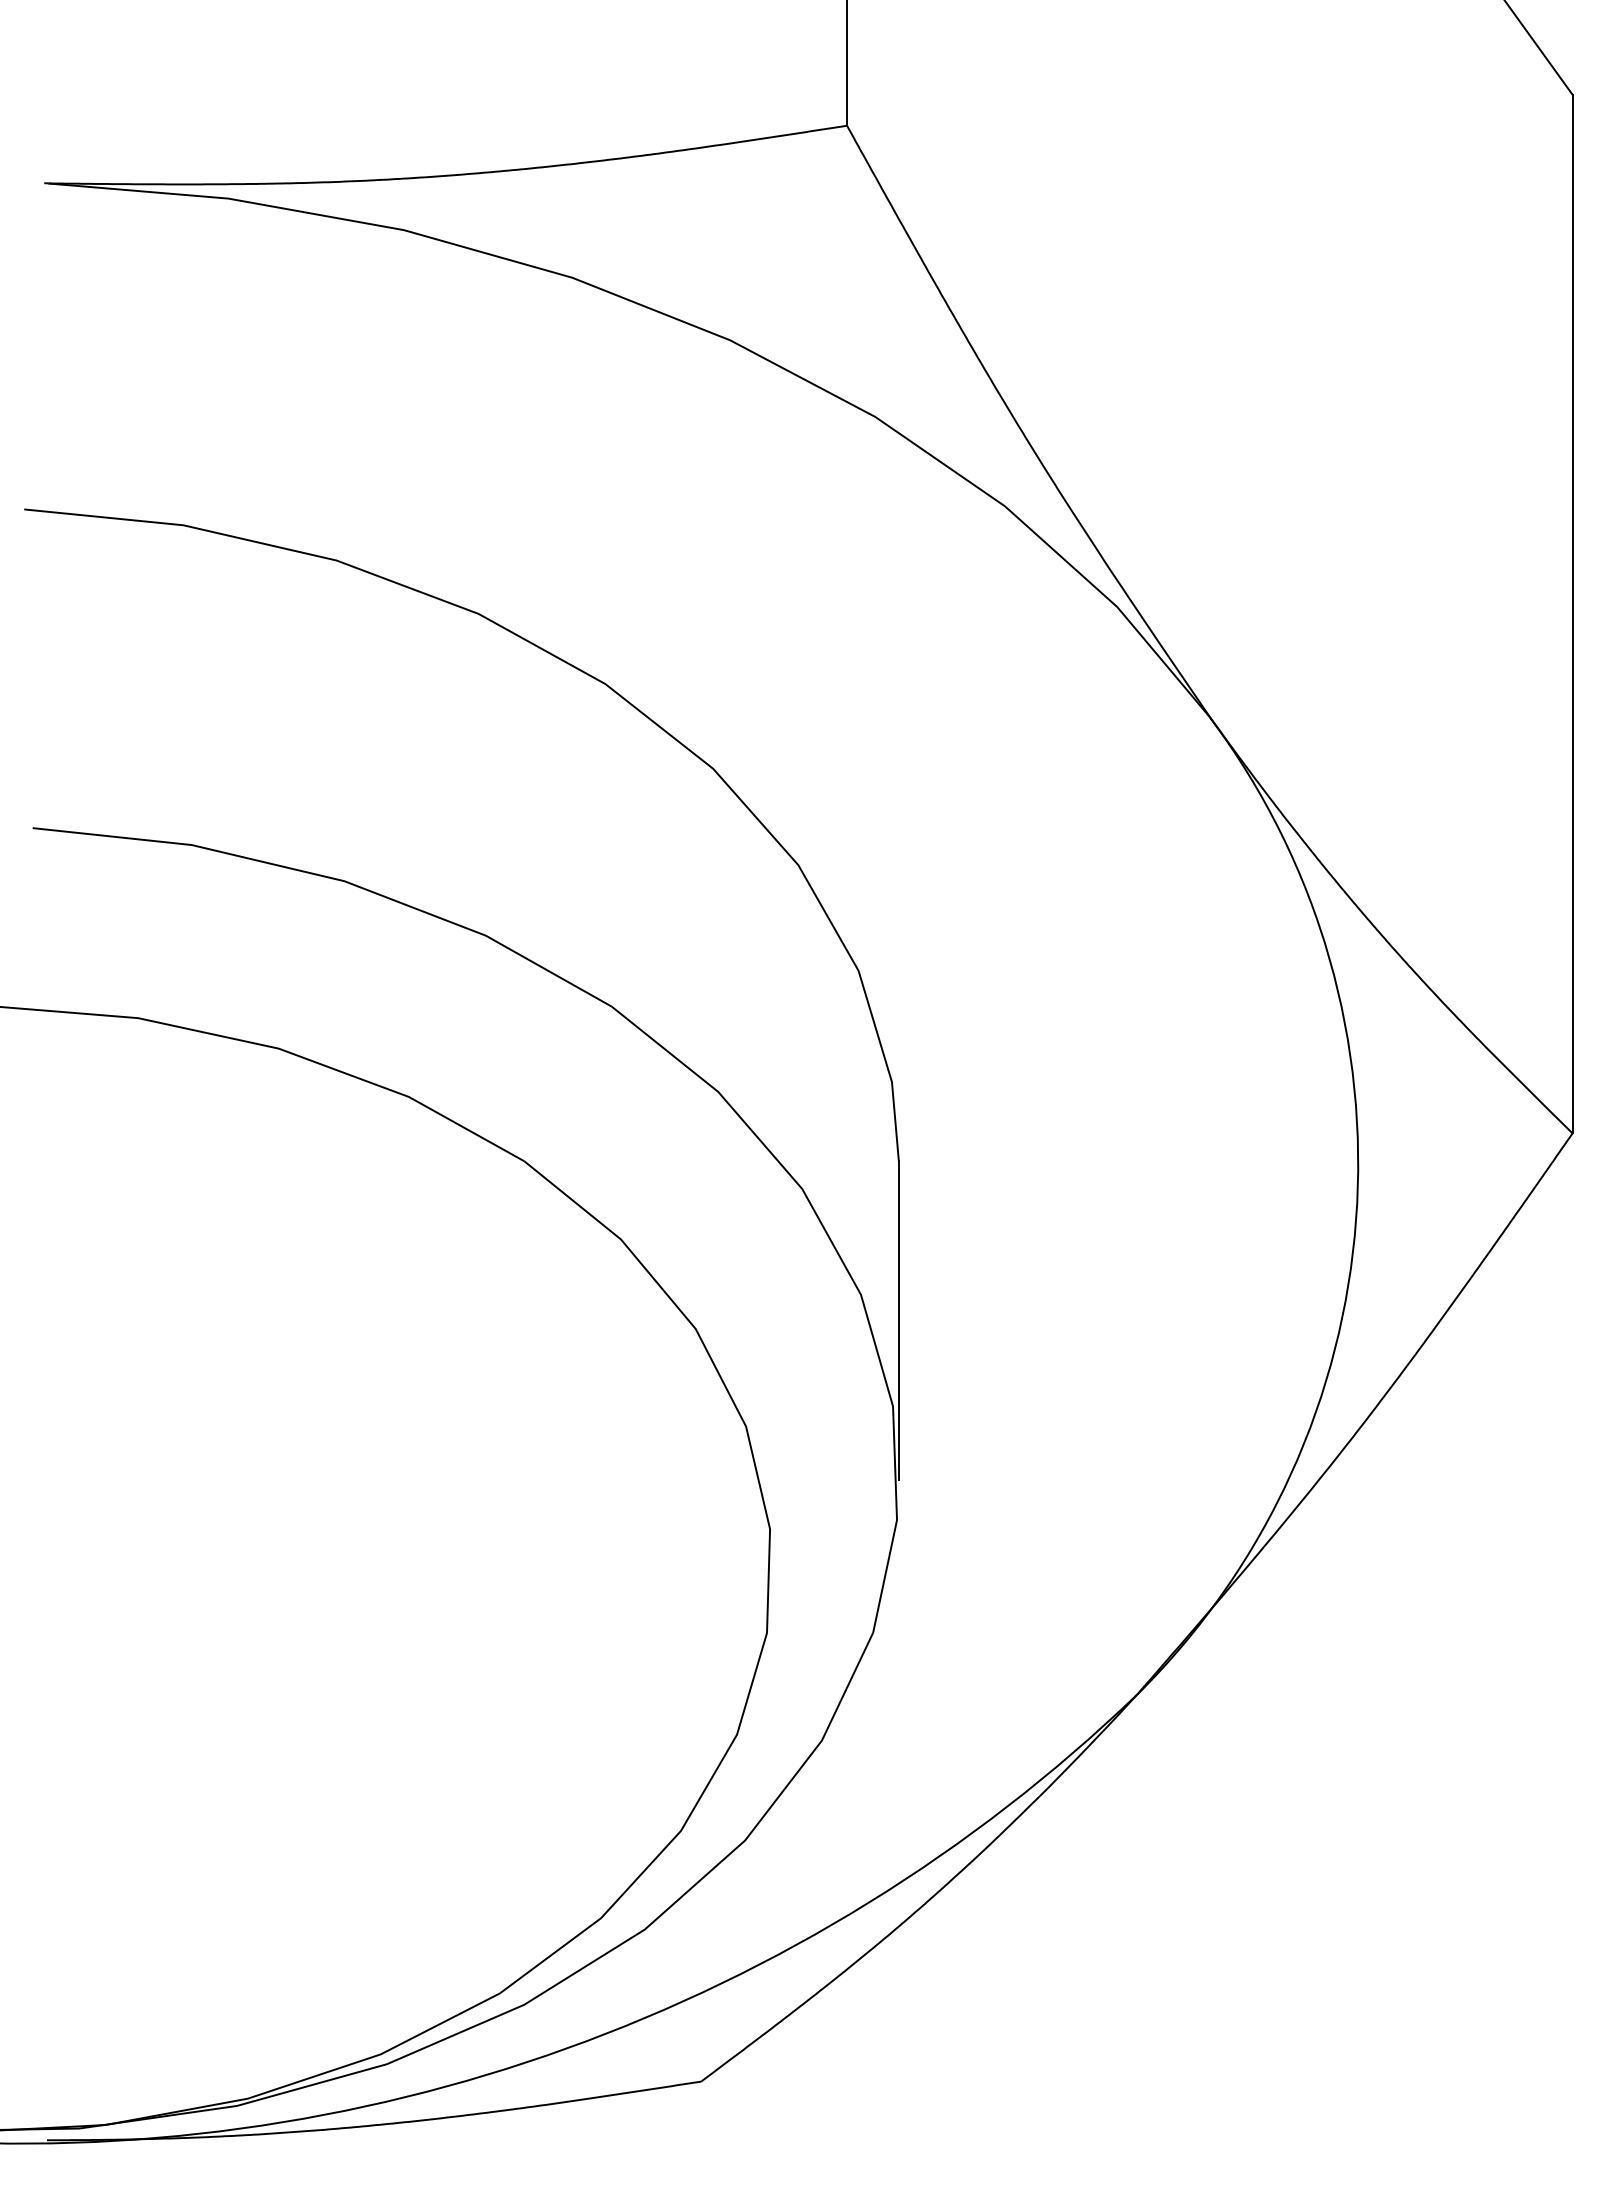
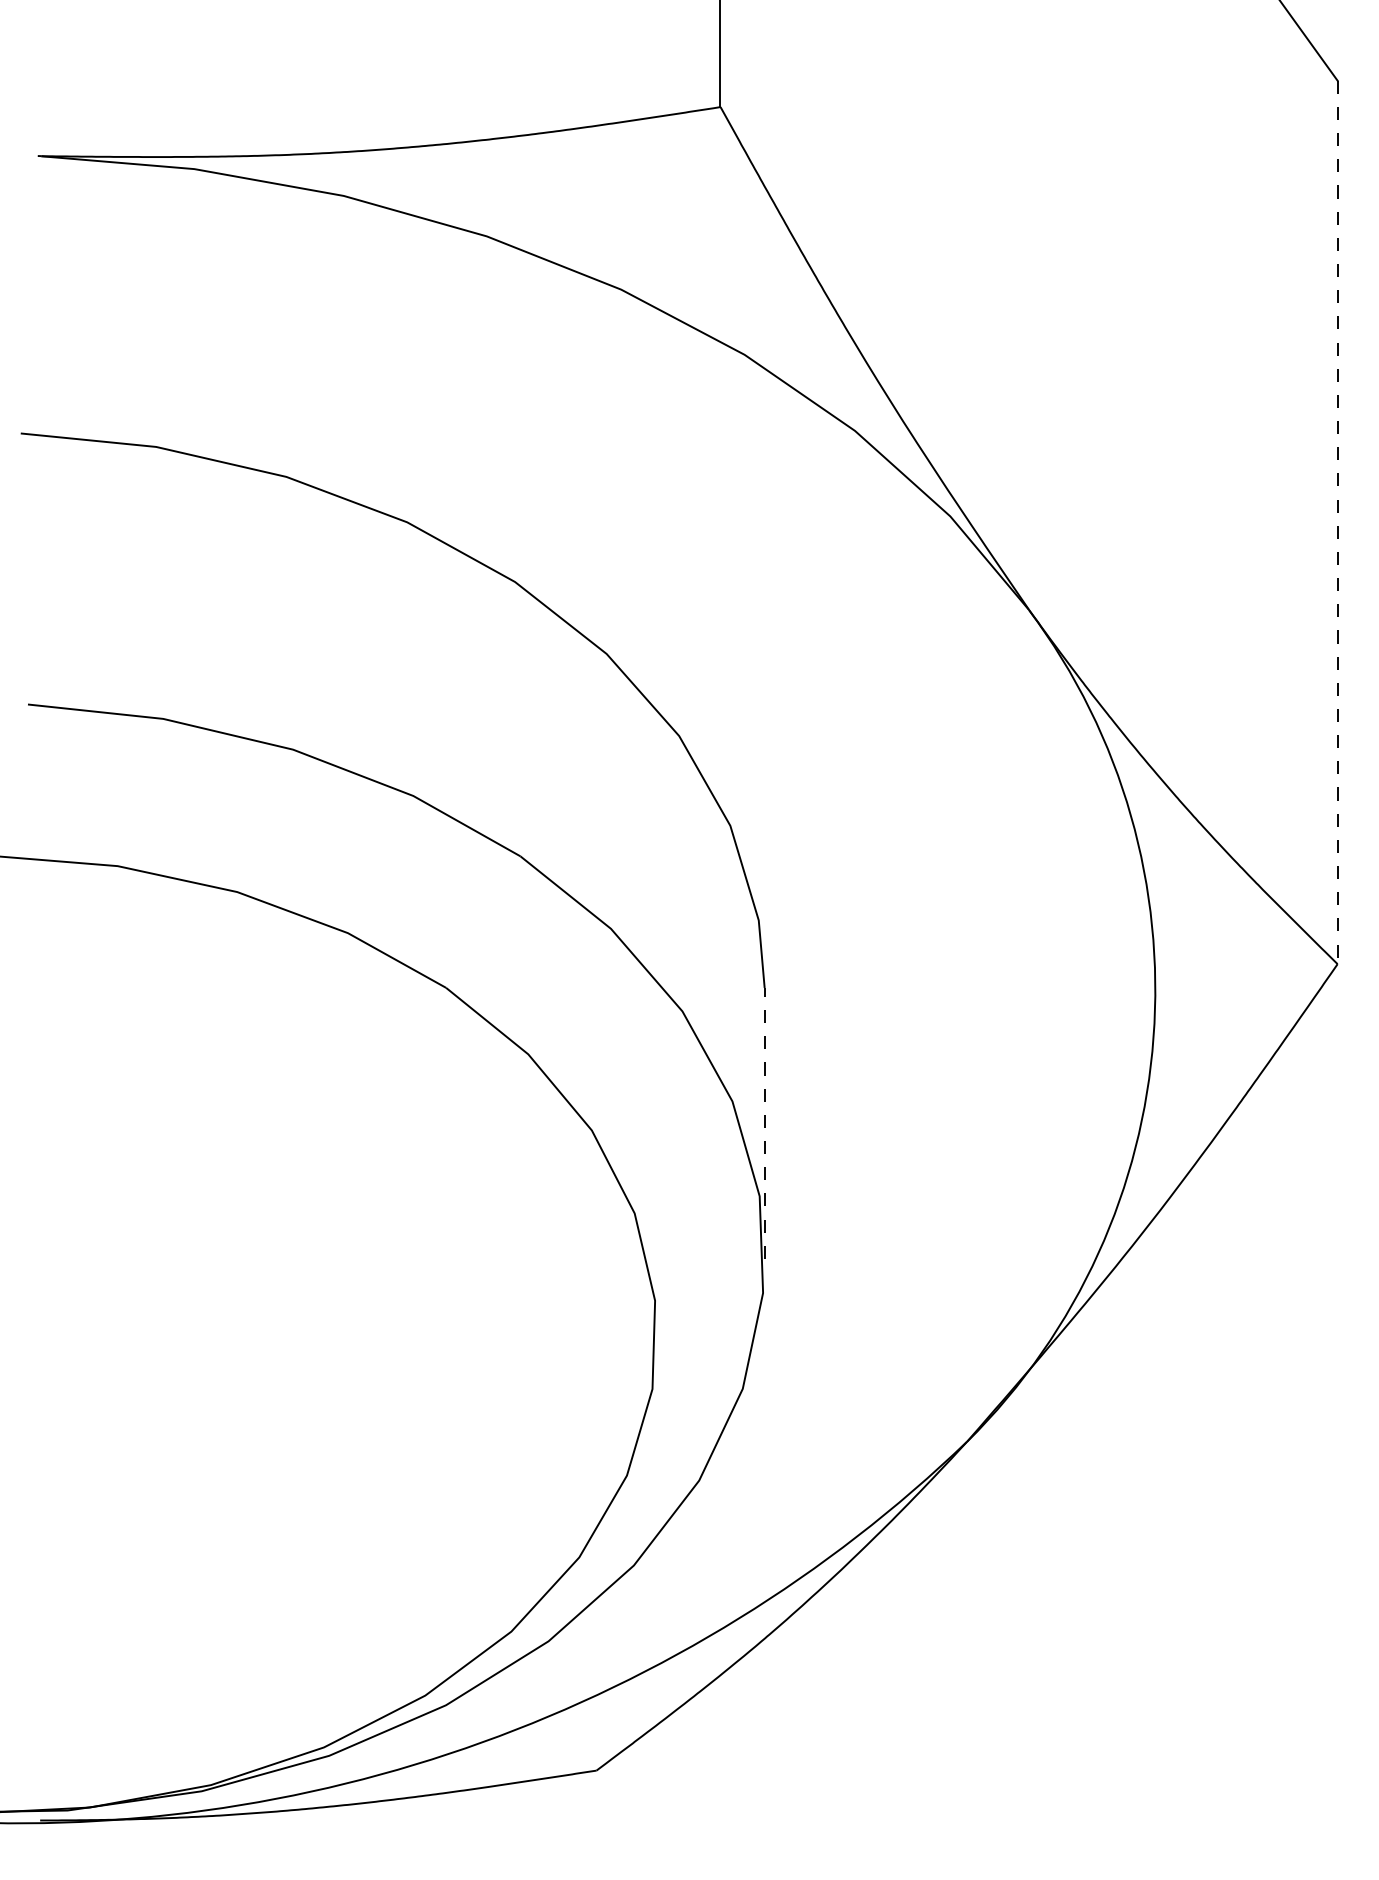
line: (1572, 614) -> (1337, 522), solid -> dashed
line: (898, 1320) -> (764, 1123), solid -> dashed

